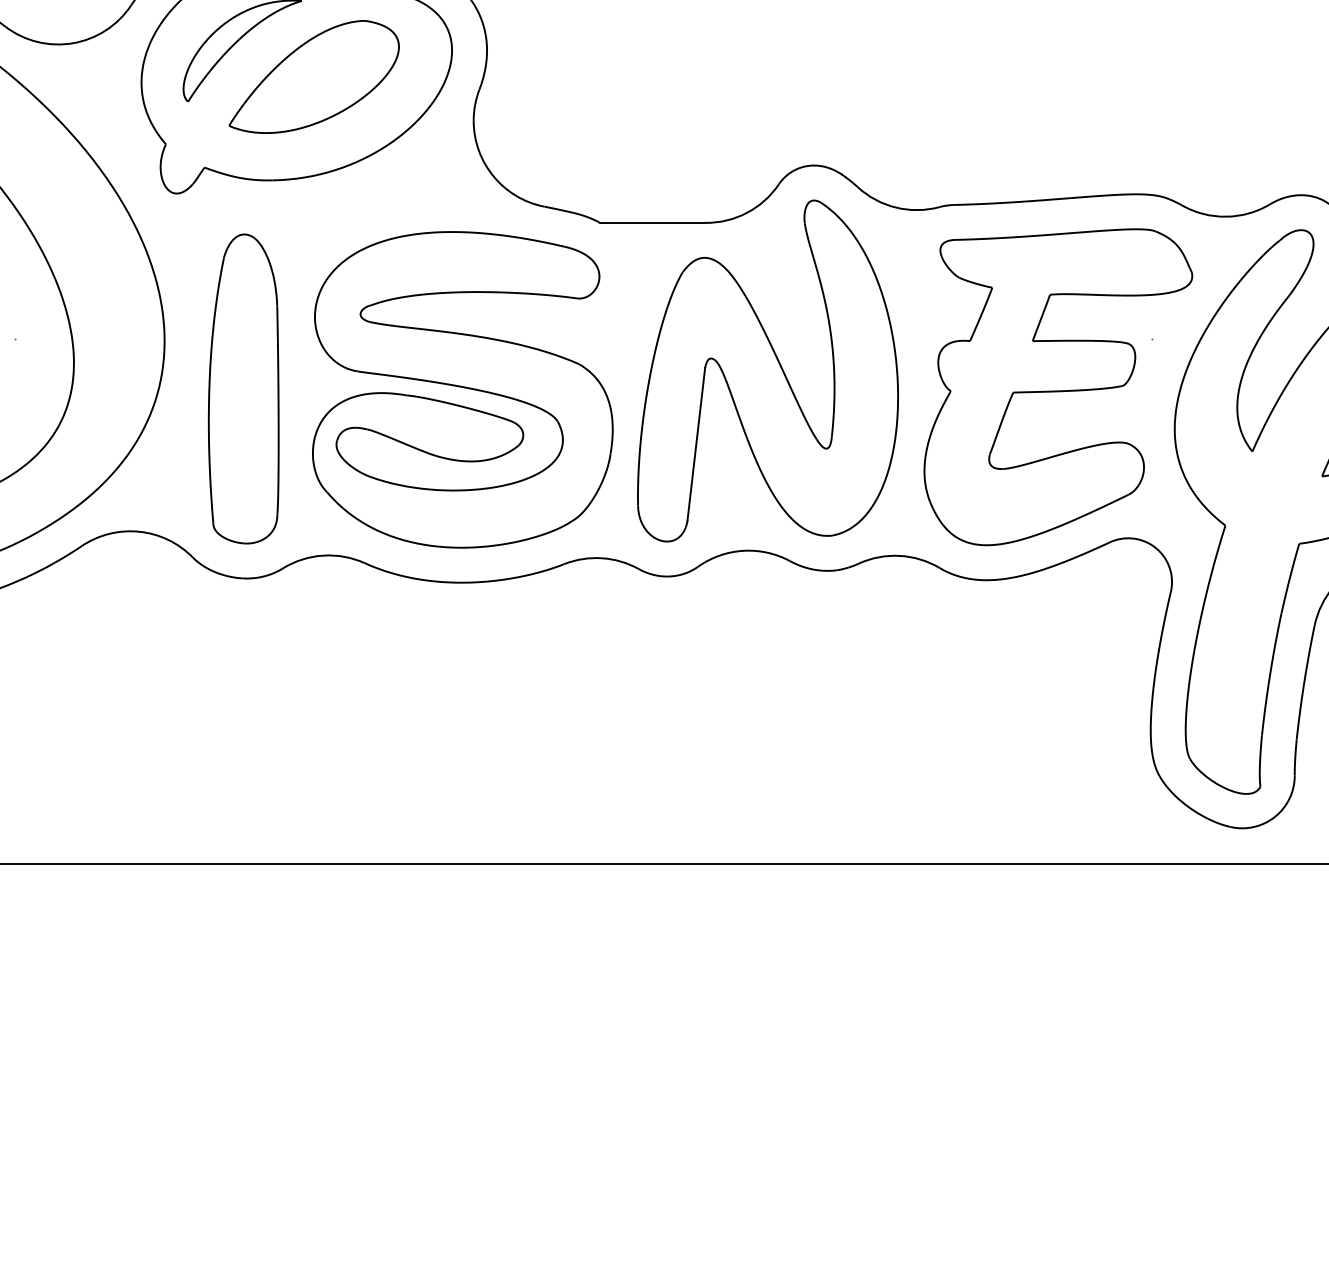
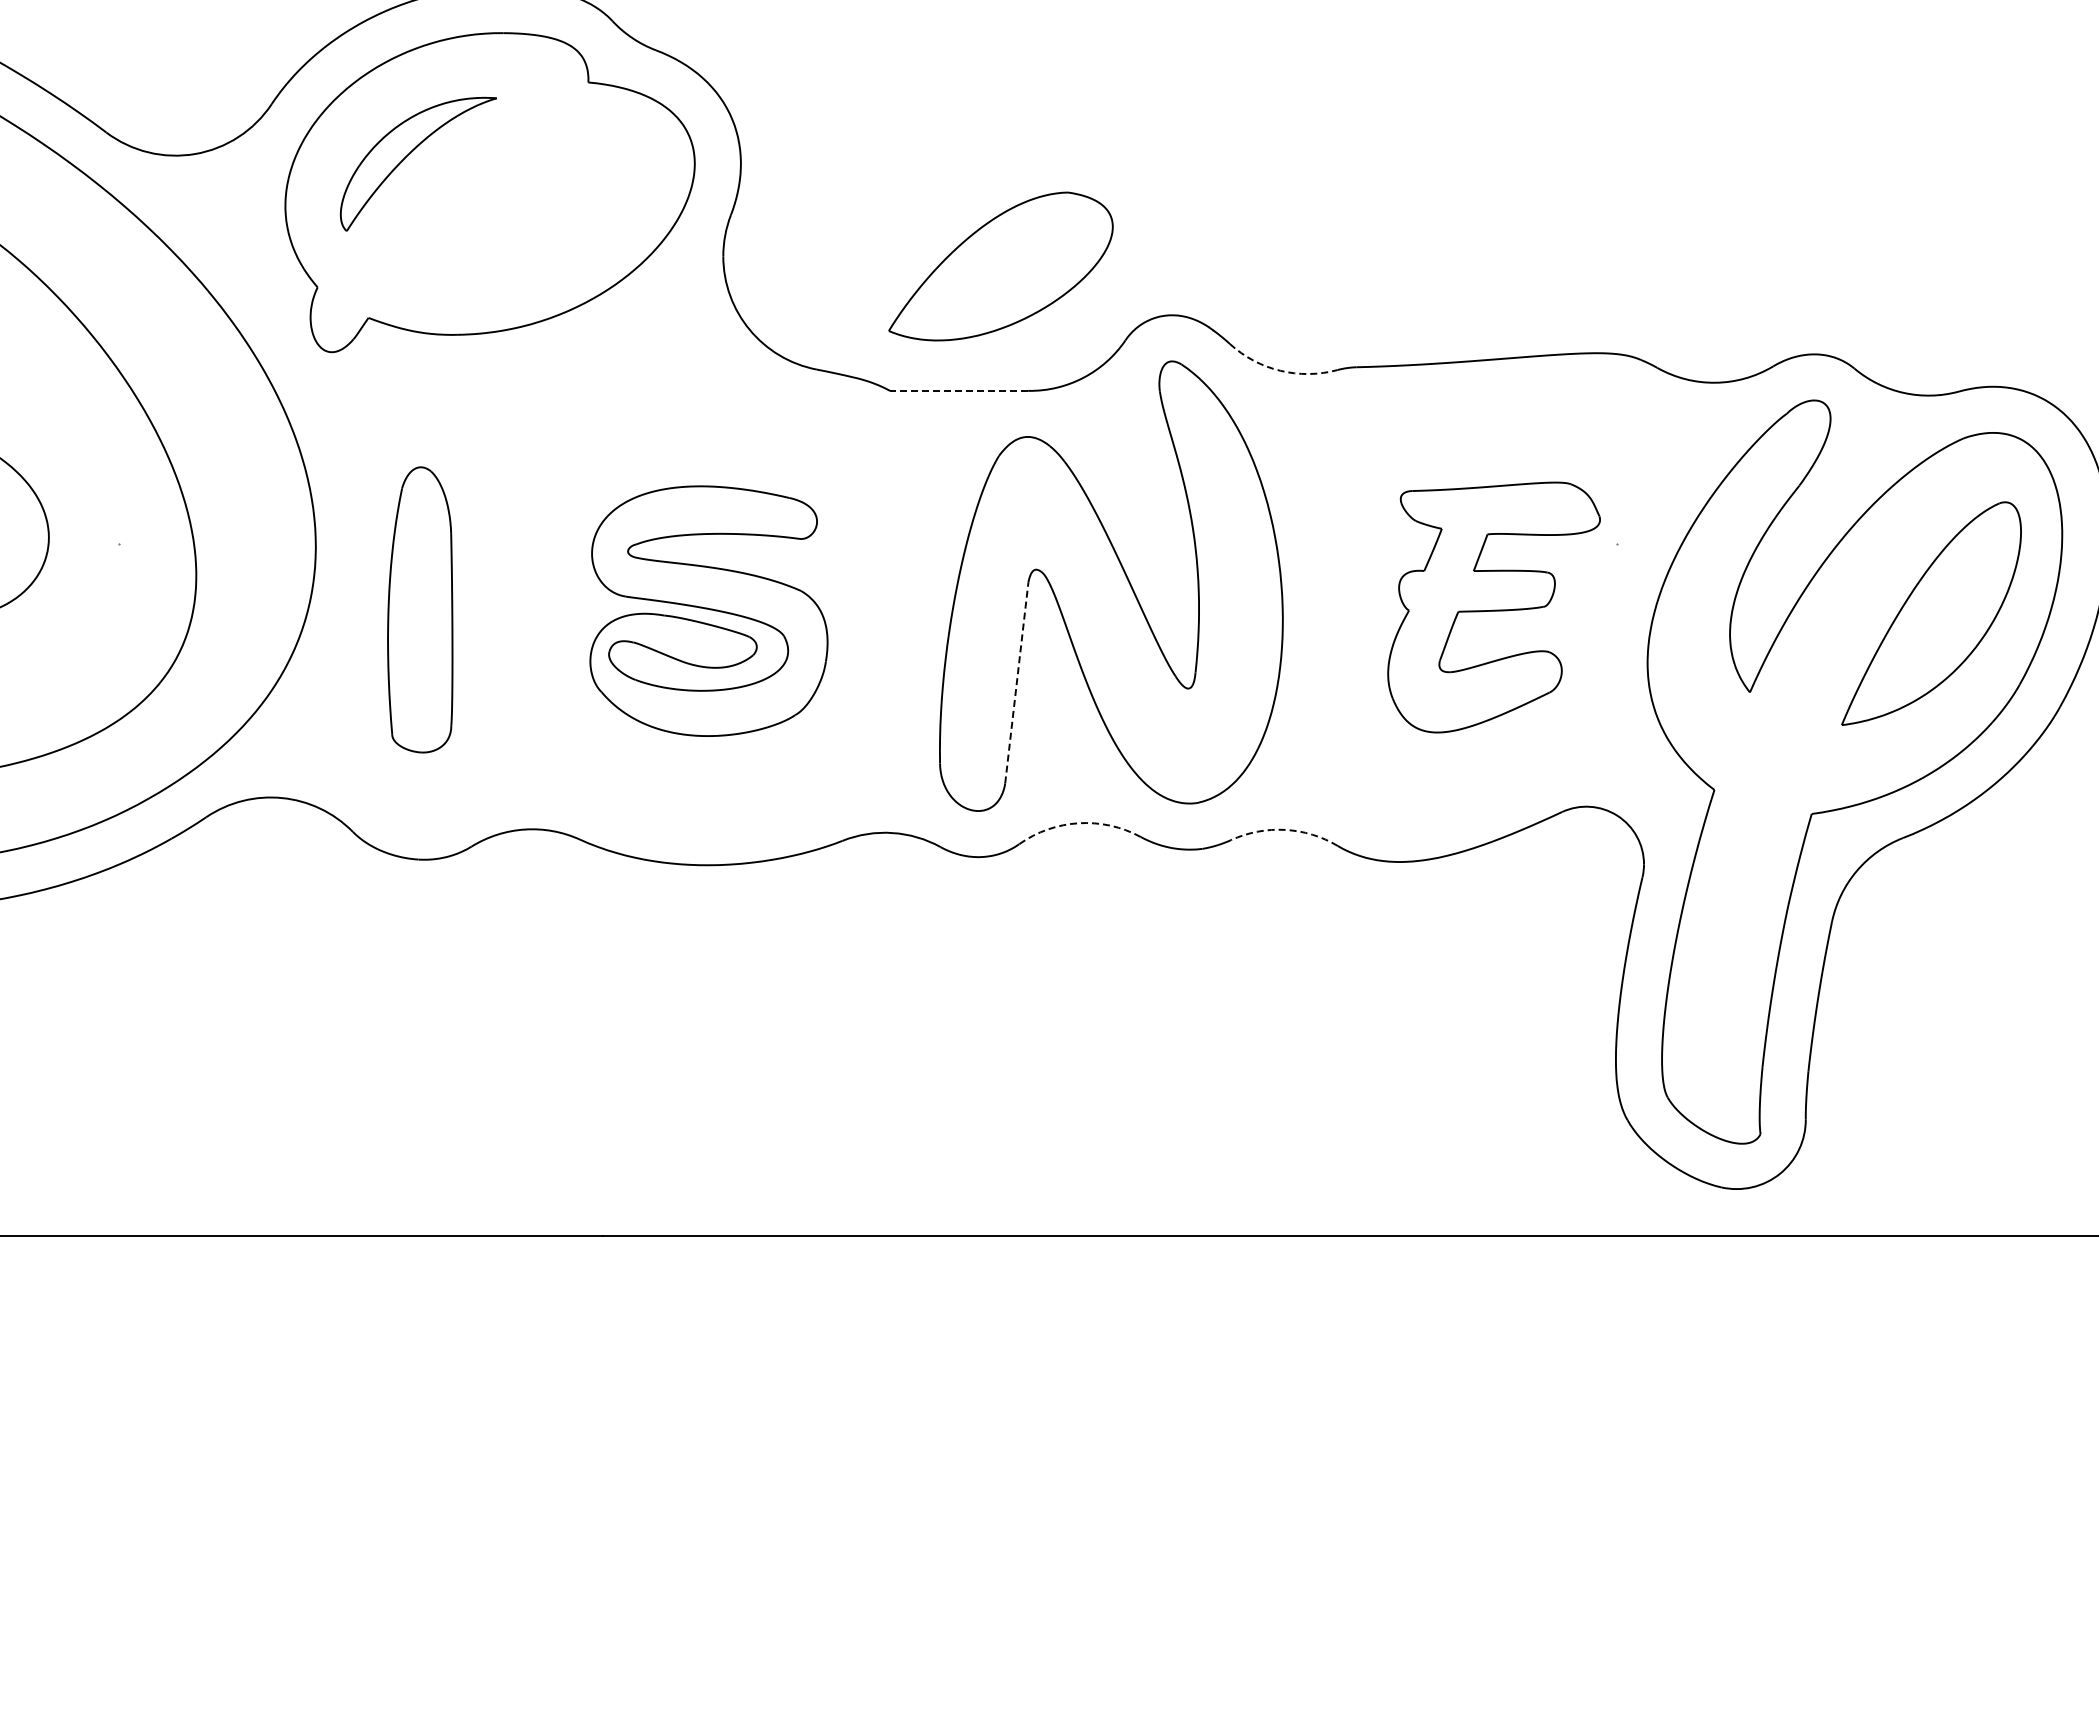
part: (313, 76) -> (1000, 266), moved
arc: (896, 207) -> (1280, 370), solid -> dashed
line: (652, 222) -> (958, 390), solid -> dashed
part: (1057, 387) -> (1493, 607), size x0.6
part: (244, 388) -> (420, 609), size x0.7
part: (462, 390) -> (708, 611), size x0.6
line: (696, 444) -> (1016, 682), solid -> dashed
arc: (743, 551) -> (1078, 823), solid -> dashed
arc: (900, 555) -> (1285, 829), solid -> dashed

